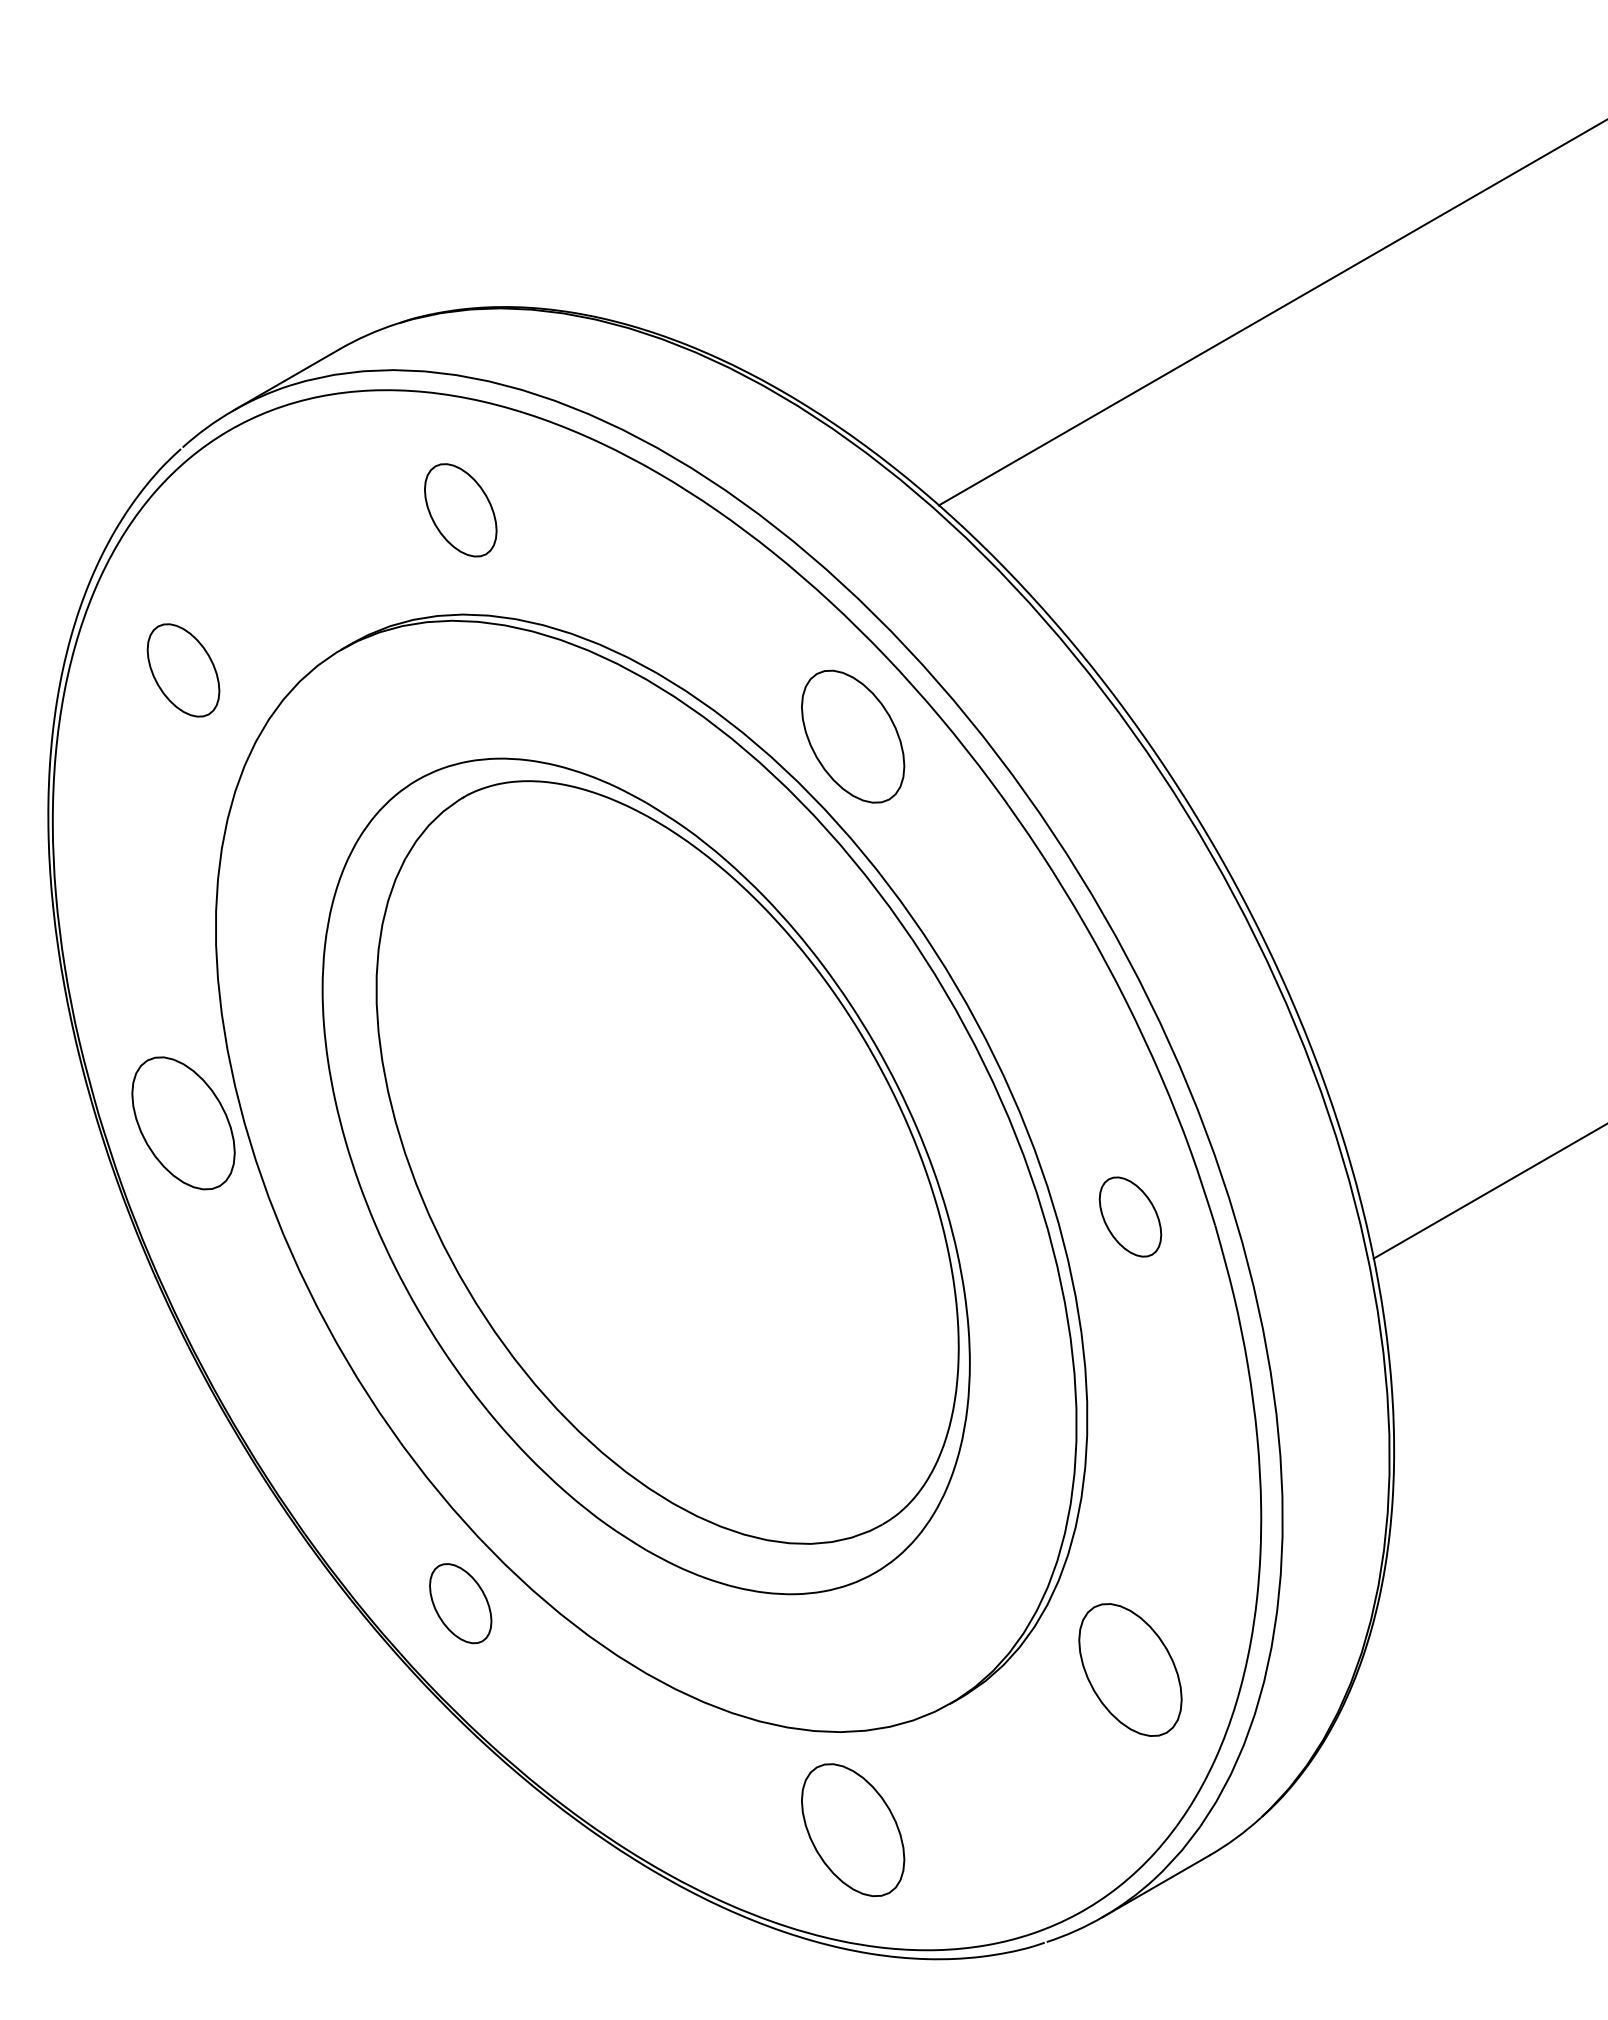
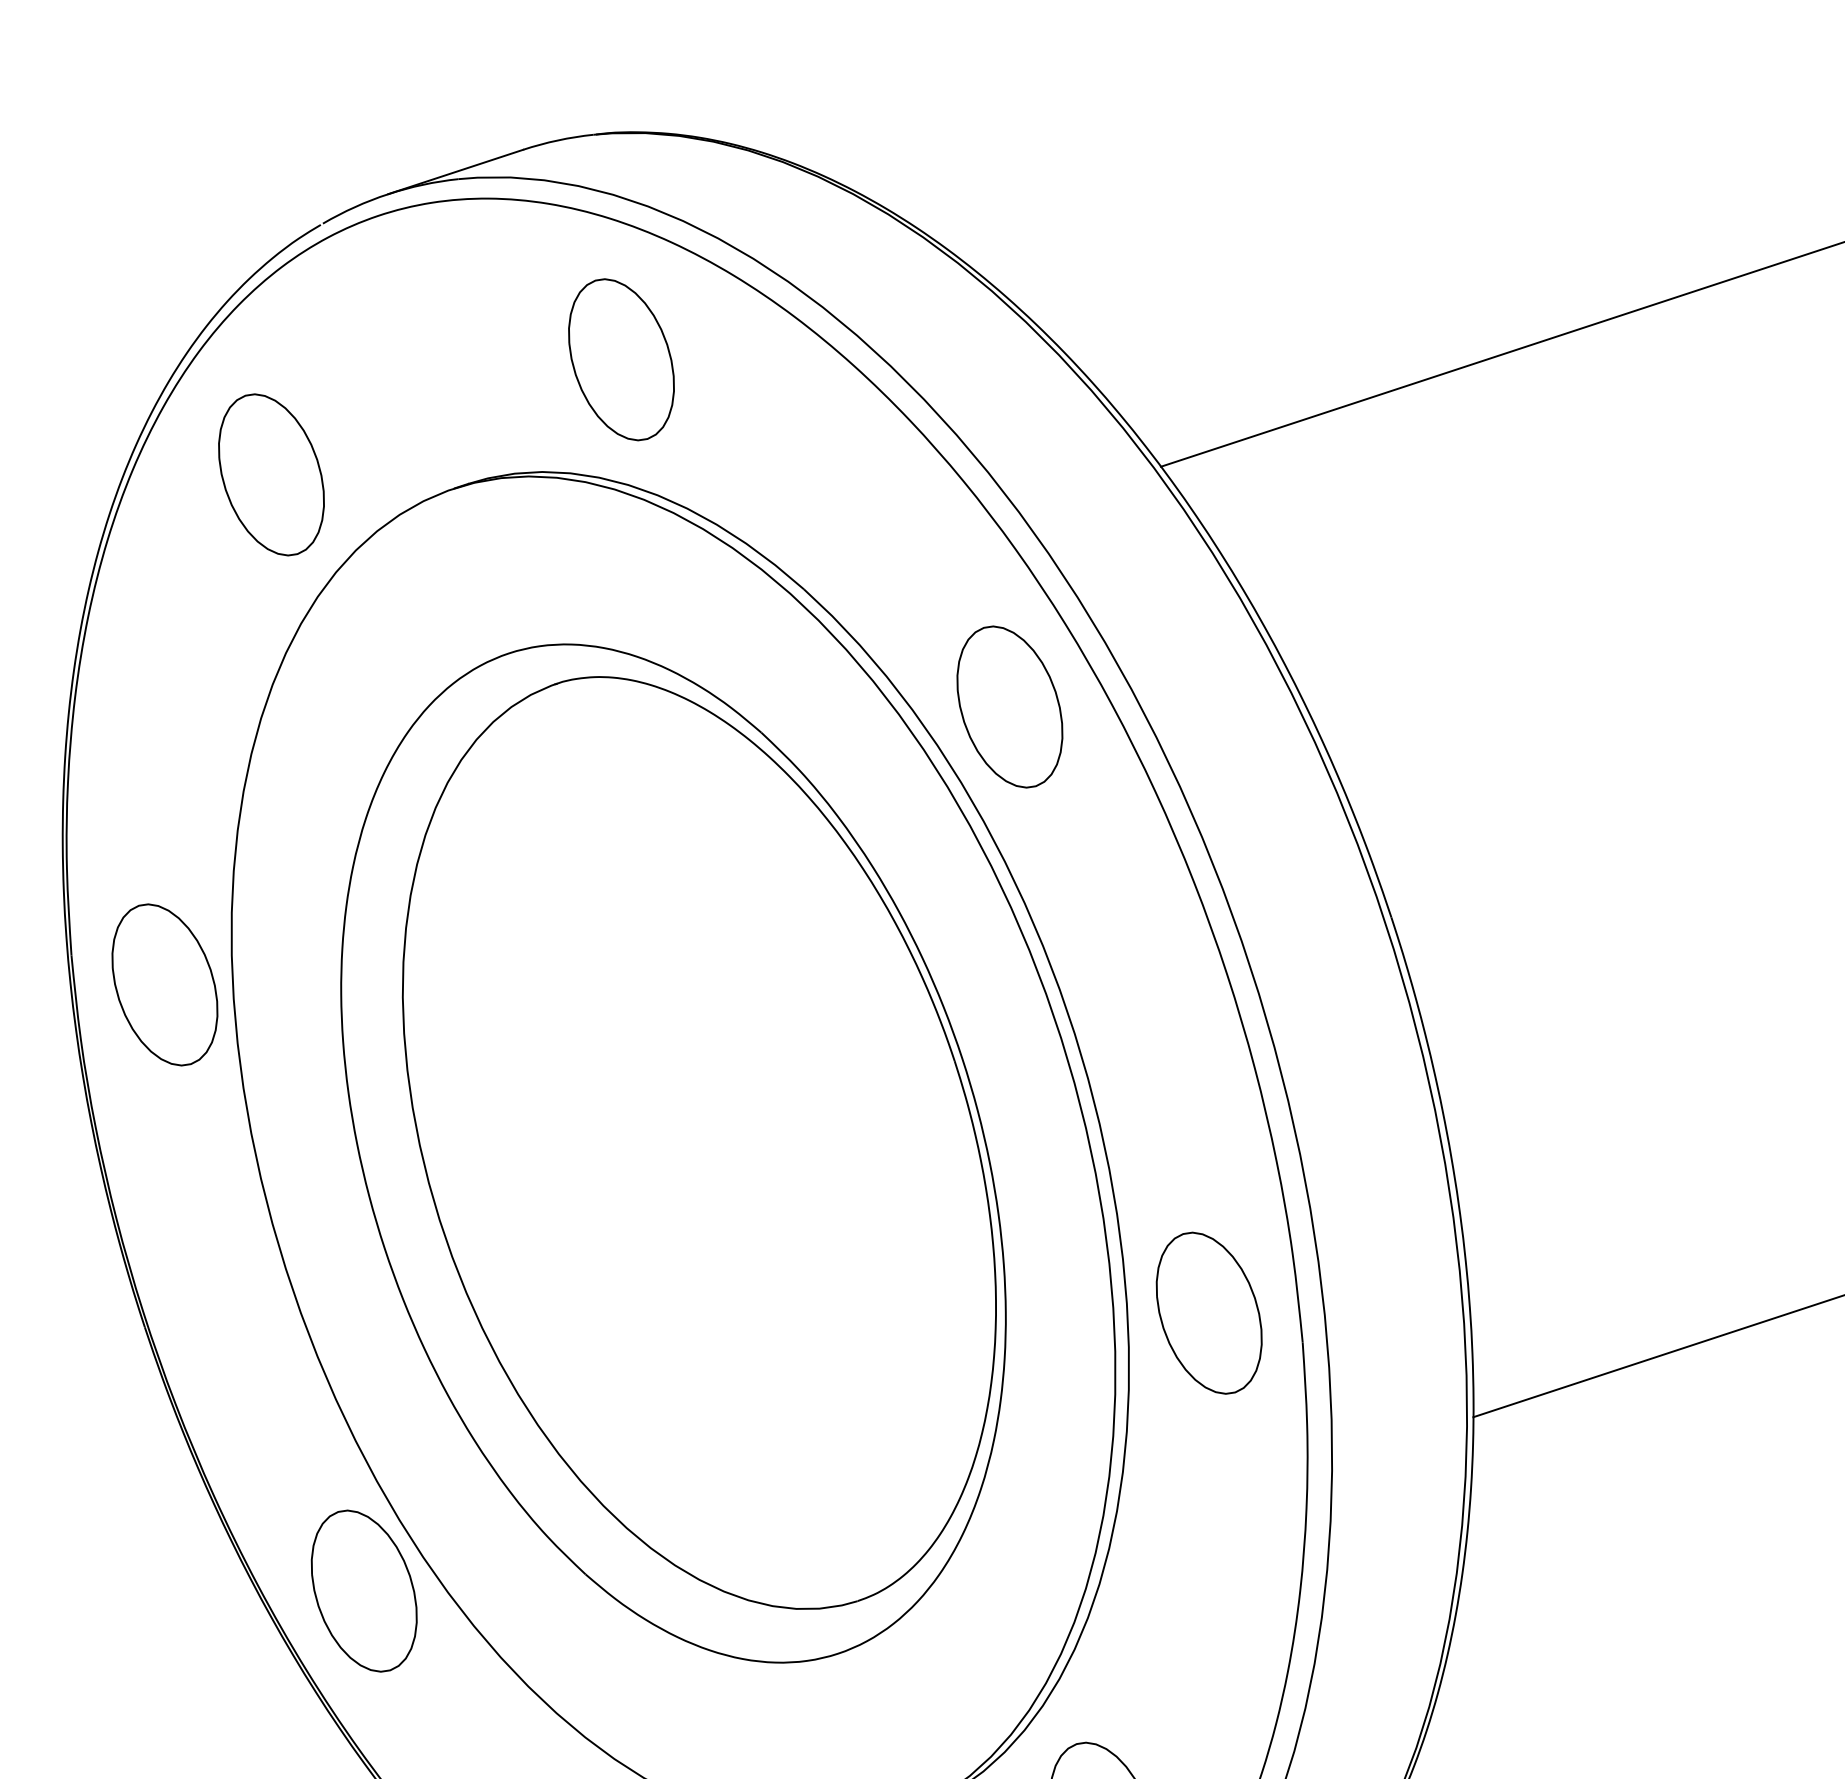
part: (460, 510) -> (621, 359), size x1.43
part: (183, 670) -> (271, 474), size x1.43
part: (1130, 1216) -> (1209, 1312), size x1.67
part: (460, 1603) -> (363, 1590), size x1.67

